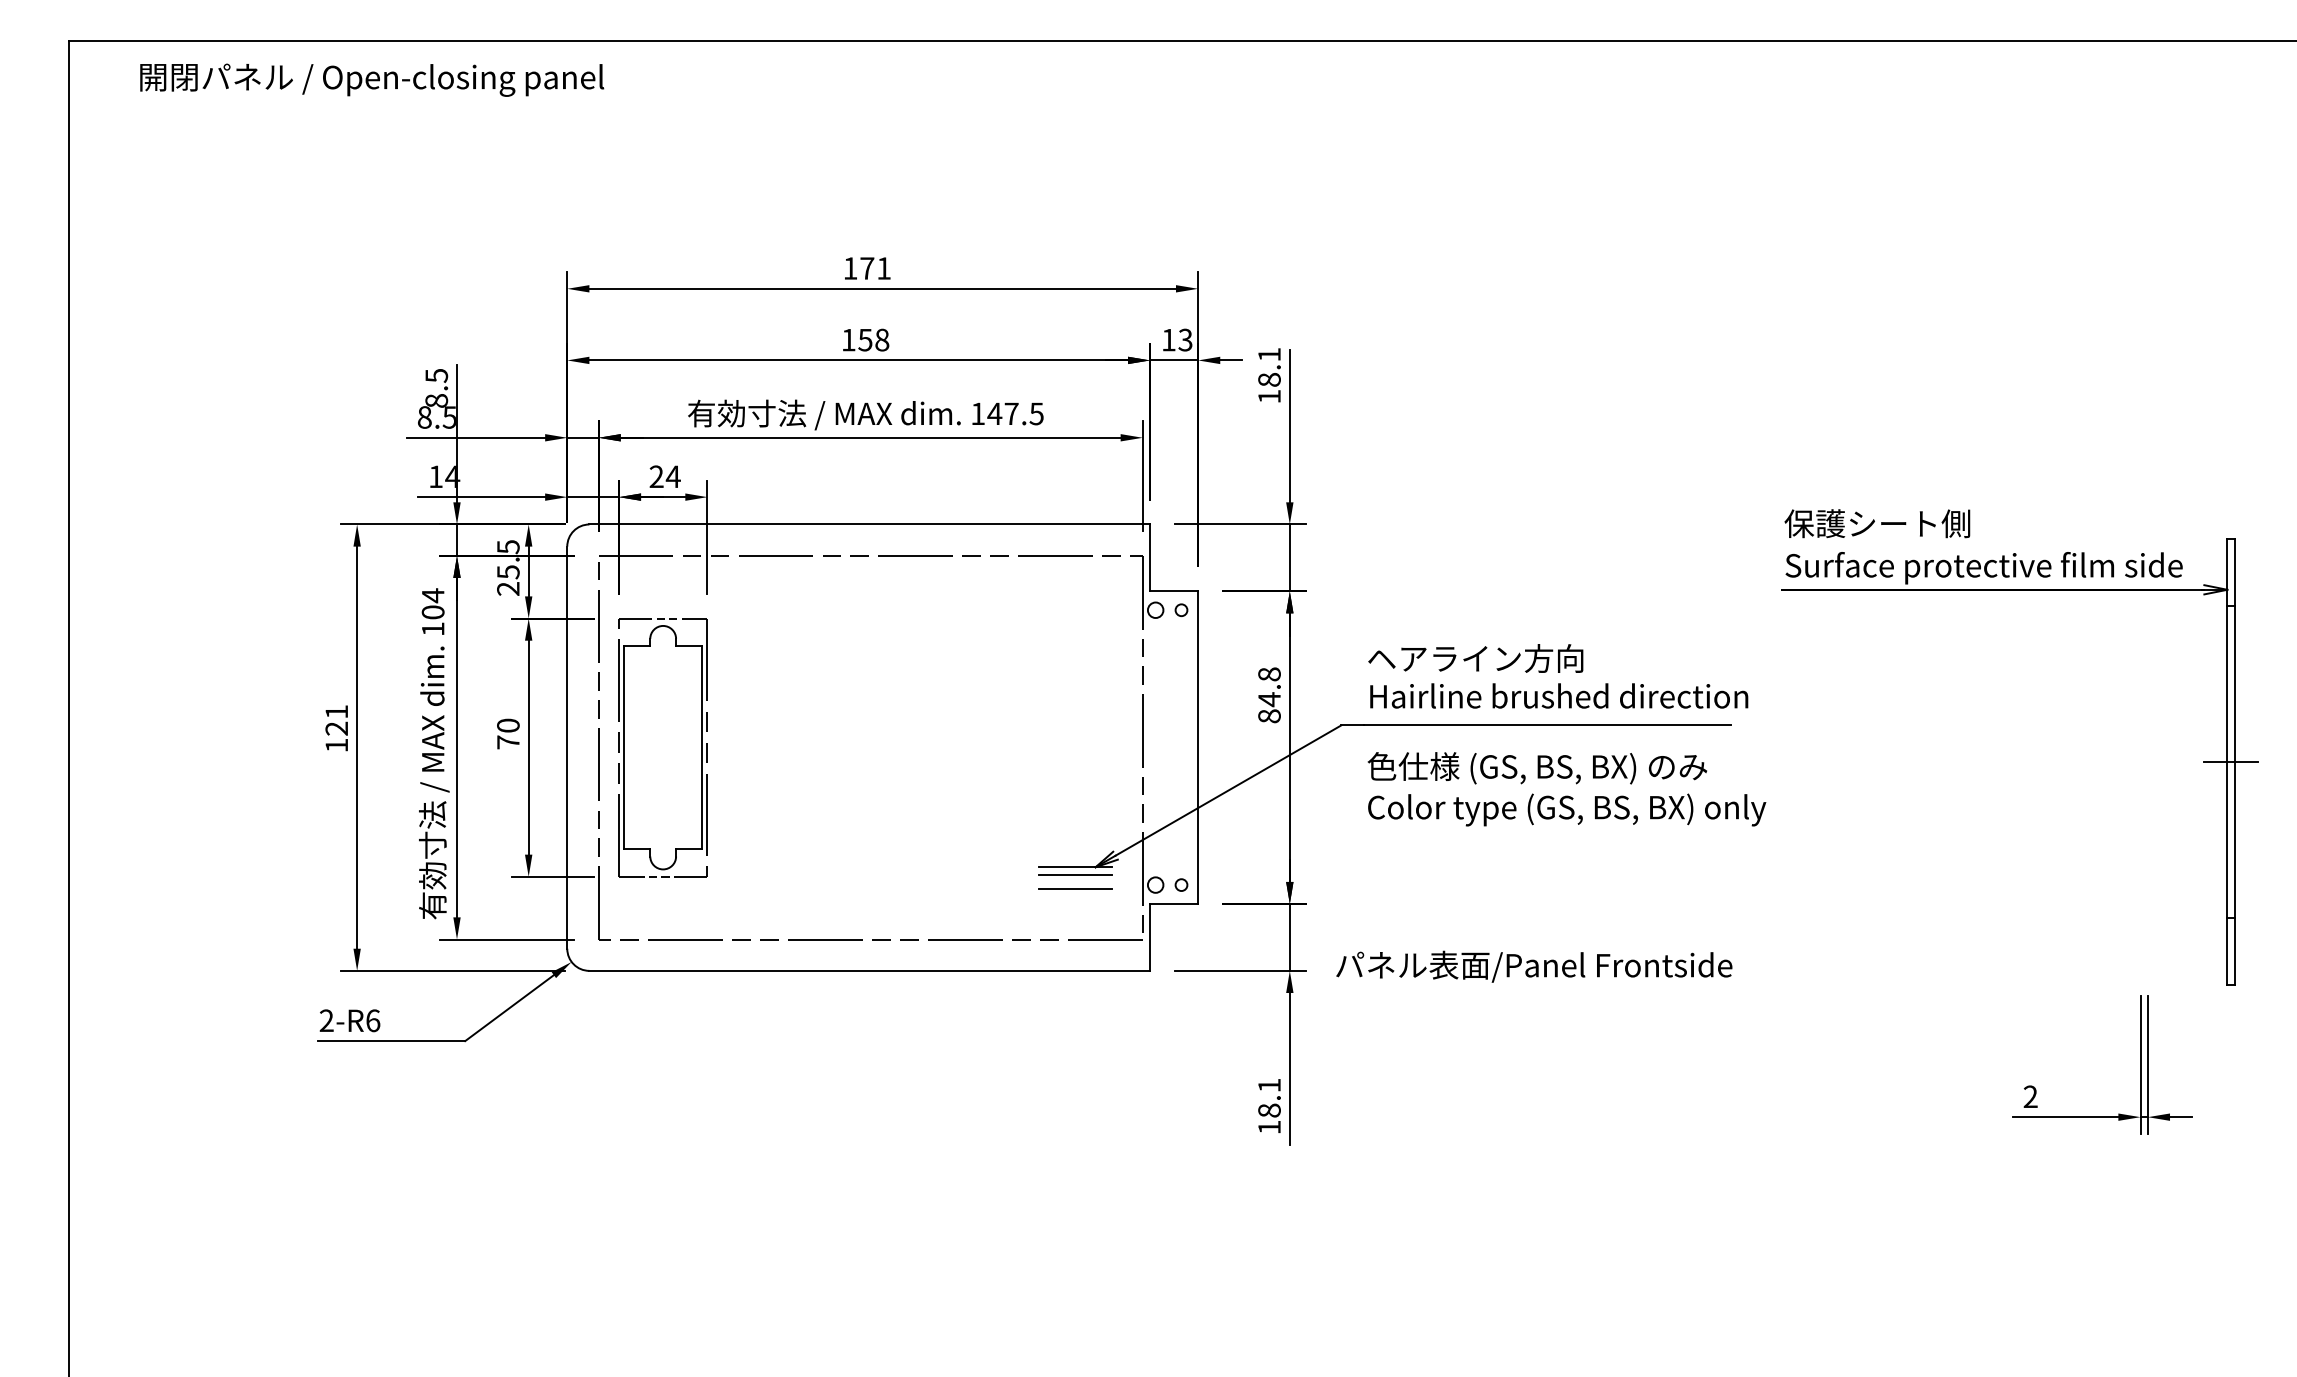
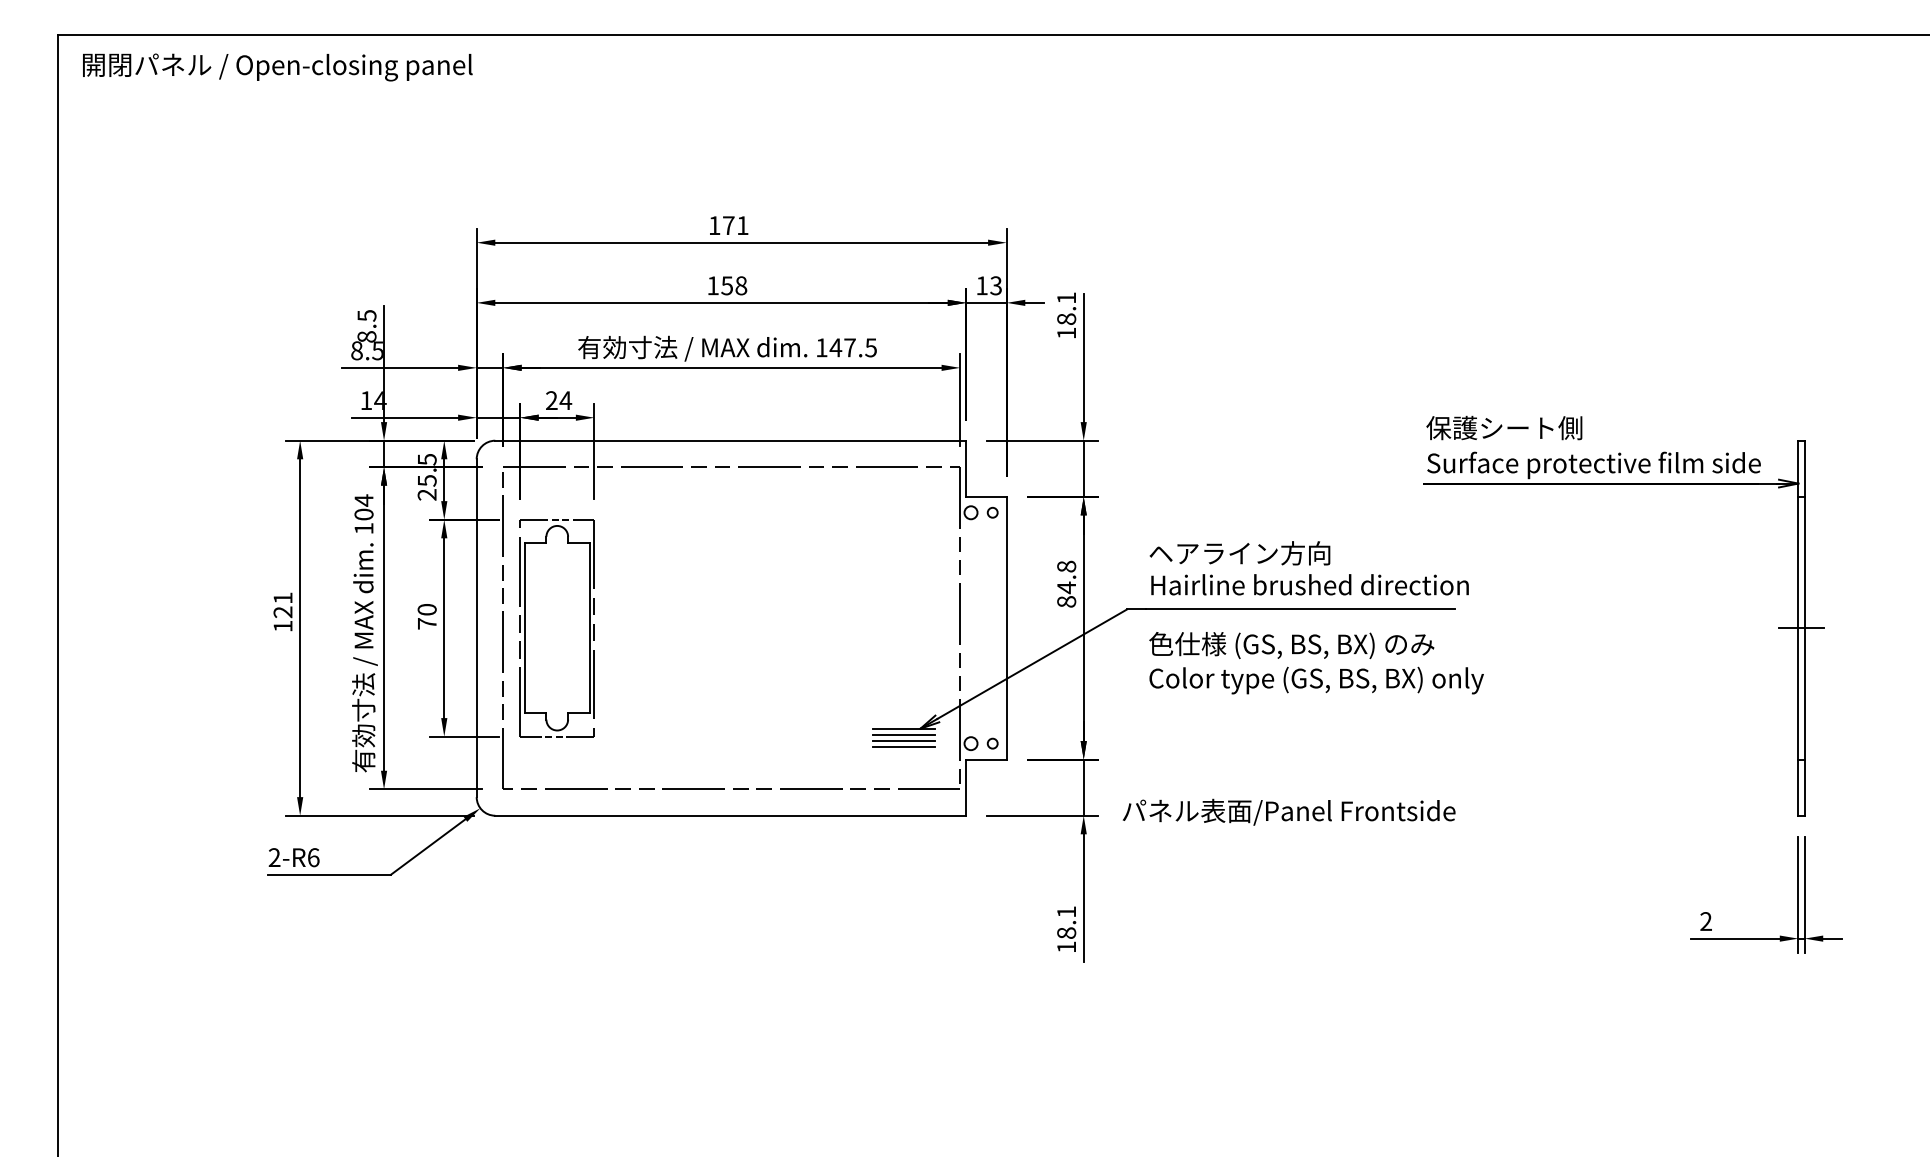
text: (371, 80) -> (277, 67), moved
part: (2019, 590) -> (1623, 484), moved
line: (1075, 882) -> (903, 741), added

